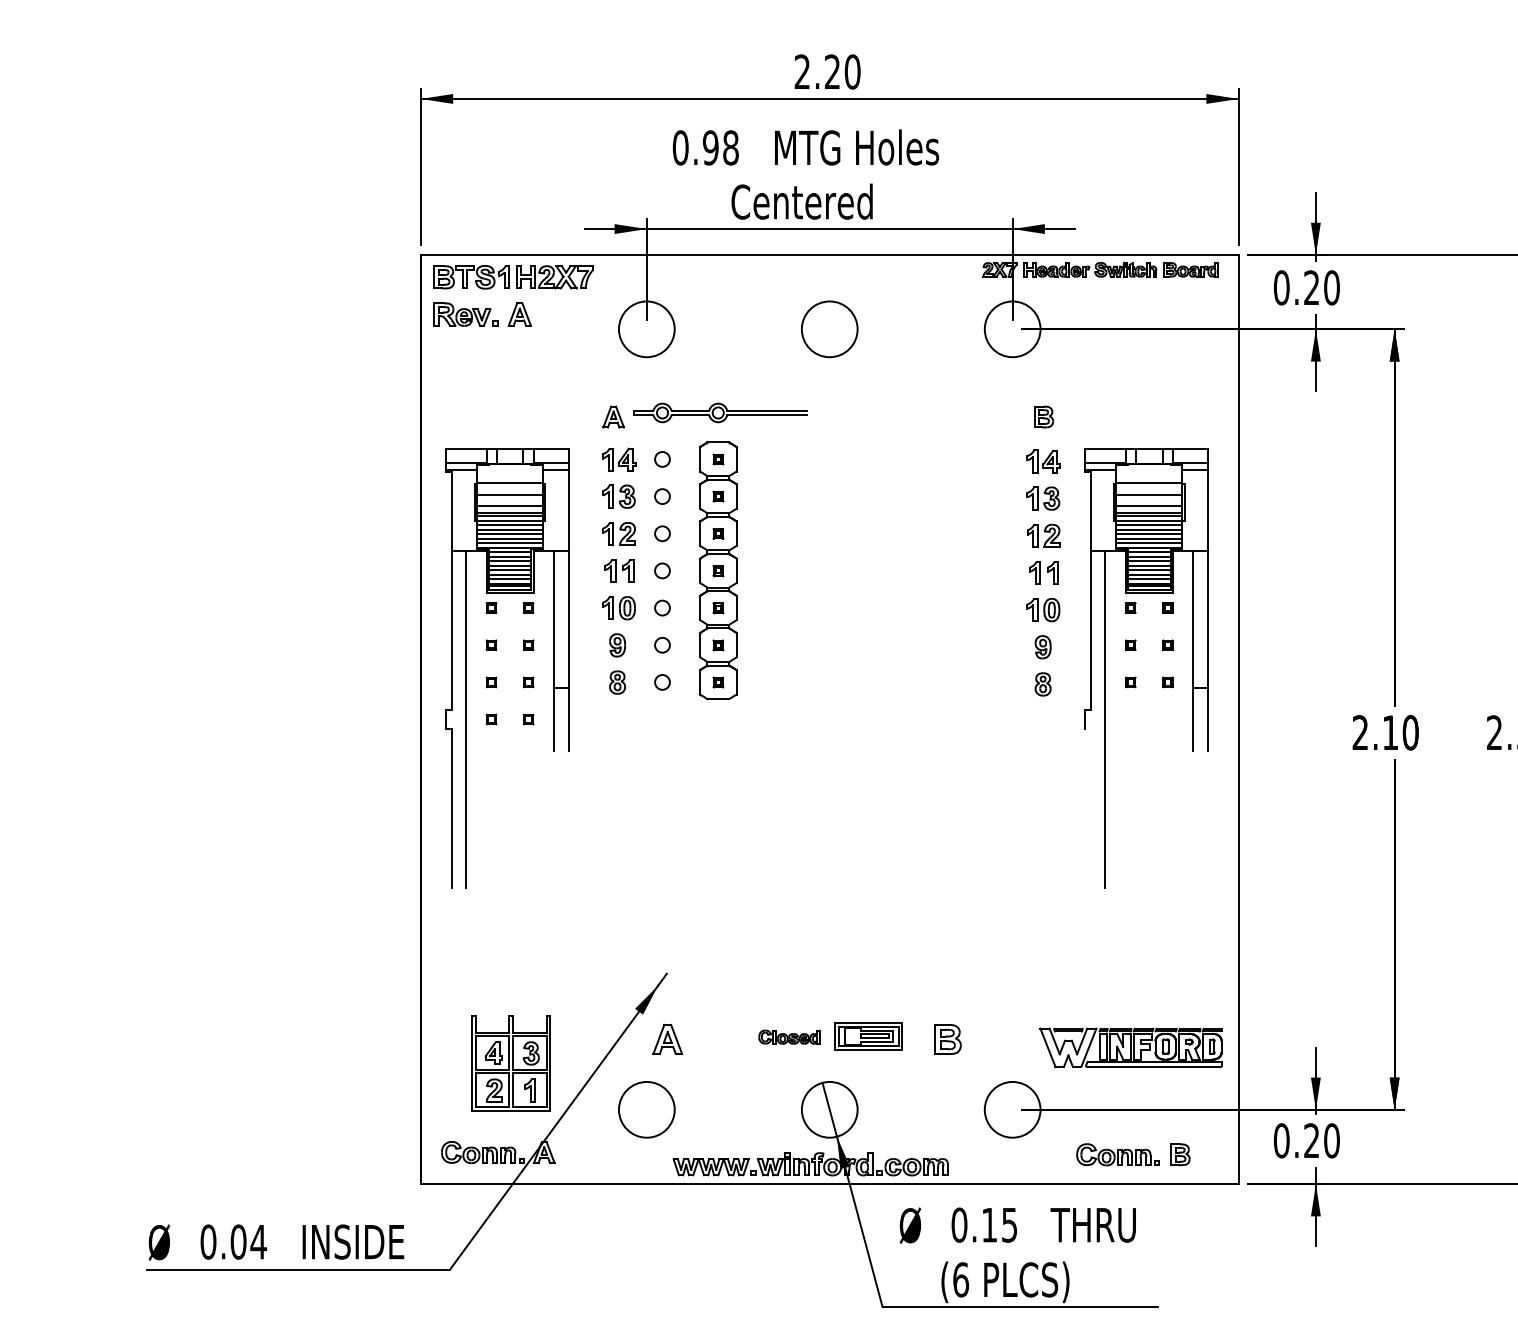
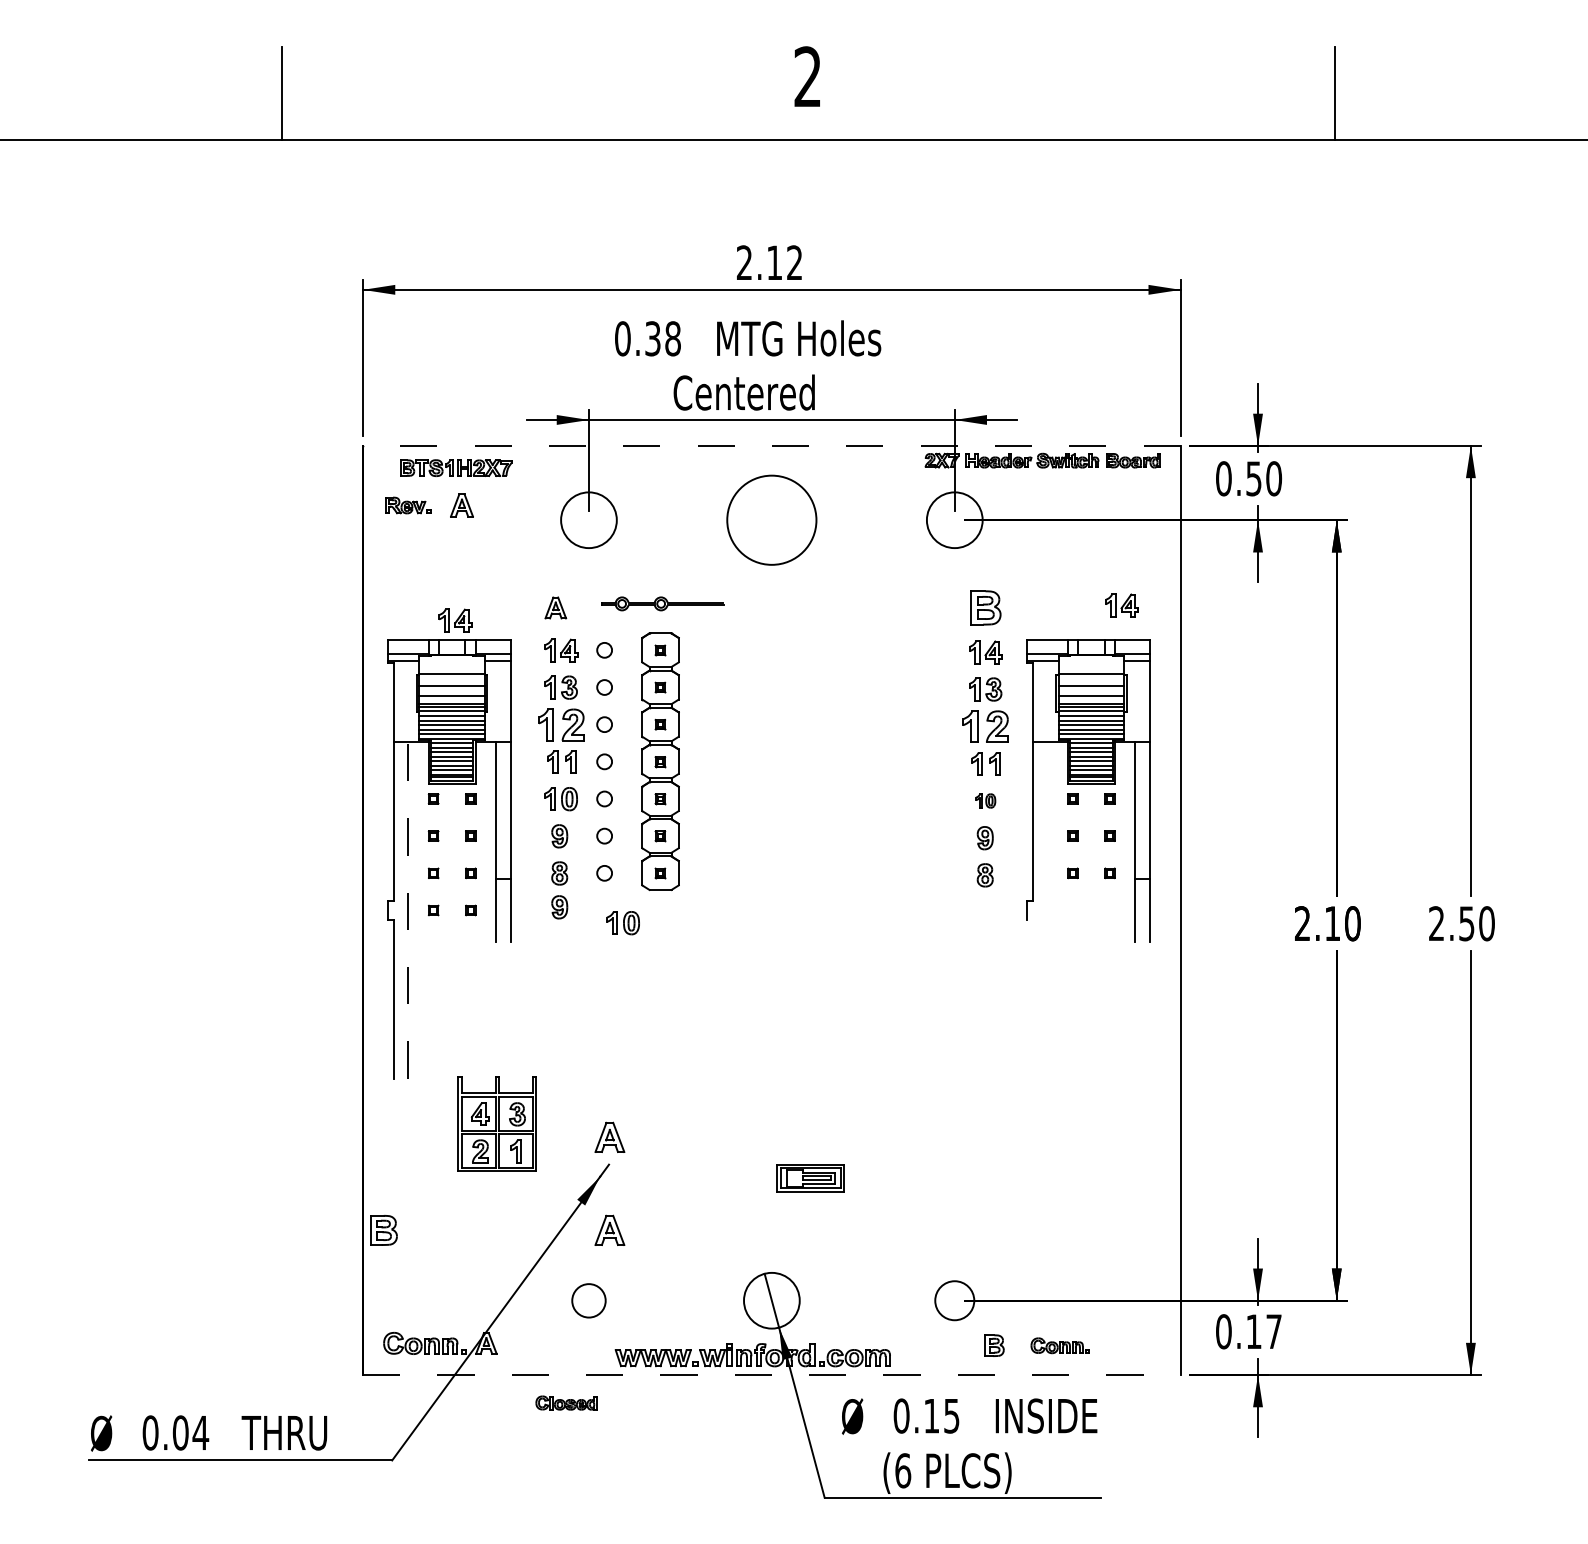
text: (842, 71) -> (784, 262), 2.20 -> 2.12
text: (710, 147) -> (652, 338), 0.98 -> 0.38
line: (829, 254) -> (771, 445), solid -> dashed
part: (514, 276) -> (456, 467), size x0.7
text: (1311, 287) -> (1253, 478), 0.20 -> 0.50
part: (466, 314) -> (408, 505), size x0.7
circle: (829, 329) -> (771, 520), size x1.6
part: (720, 412) -> (662, 603), size x0.7
part: (1179, 414) -> (1121, 605), added
part: (1044, 416) -> (986, 607), size x1.6
part: (513, 429) -> (455, 620), added
part: (618, 533) -> (560, 724), size x1.4
part: (1043, 535) -> (985, 726), size x1.4
part: (1043, 609) -> (985, 800), size x0.6
part: (617, 716) -> (559, 907), added
line: (466, 719) -> (408, 910), solid -> dashed
line: (1105, 719) -> (1047, 910), removed
part: (680, 732) -> (622, 923), added
part: (667, 945) -> (609, 1136), added
part: (789, 1036) -> (566, 1402), moved
part: (868, 1036) -> (810, 1178), moved
part: (947, 1039) -> (383, 1230), moved
part: (1130, 1047) -> (1072, 1238), removed
part: (510, 1062) -> (496, 1123), moved
circle: (646, 1109) -> (588, 1300), size x0.6
circle: (1012, 1109) -> (954, 1300), size x0.7
text: (1322, 1140) -> (1264, 1331), 0.20 -> 0.17
part: (1117, 1154) -> (1059, 1345), size x0.7
part: (1180, 1154) -> (994, 1345), moved
line: (829, 1184) -> (771, 1375), solid -> dashed
text: (1102, 1224) -> (1044, 1415), THRU -> INSIDE
text: (351, 1241) -> (293, 1432), INSIDE -> THRU

